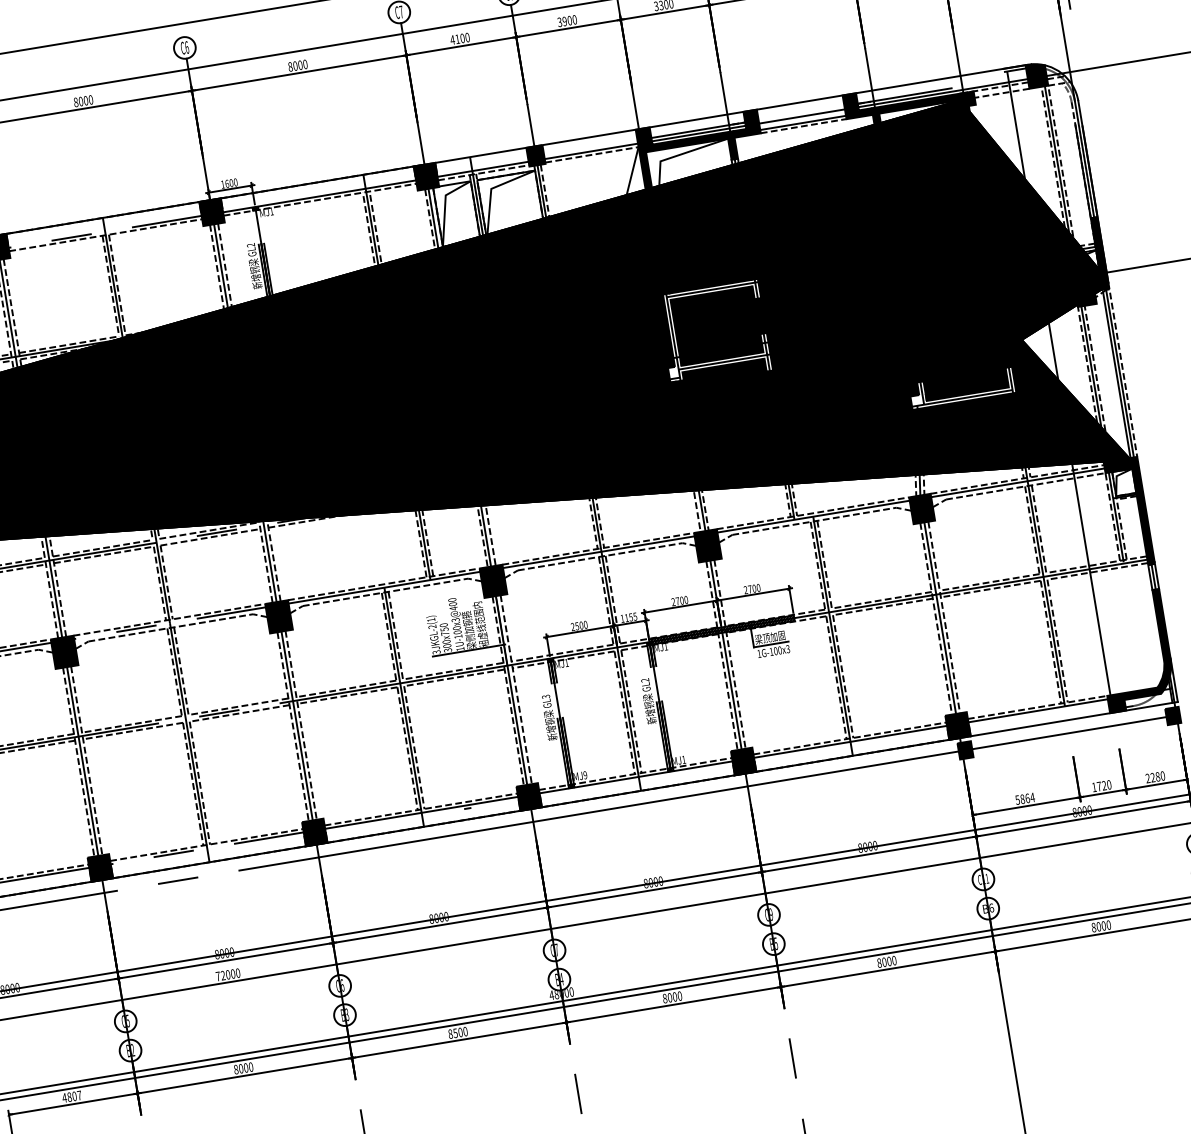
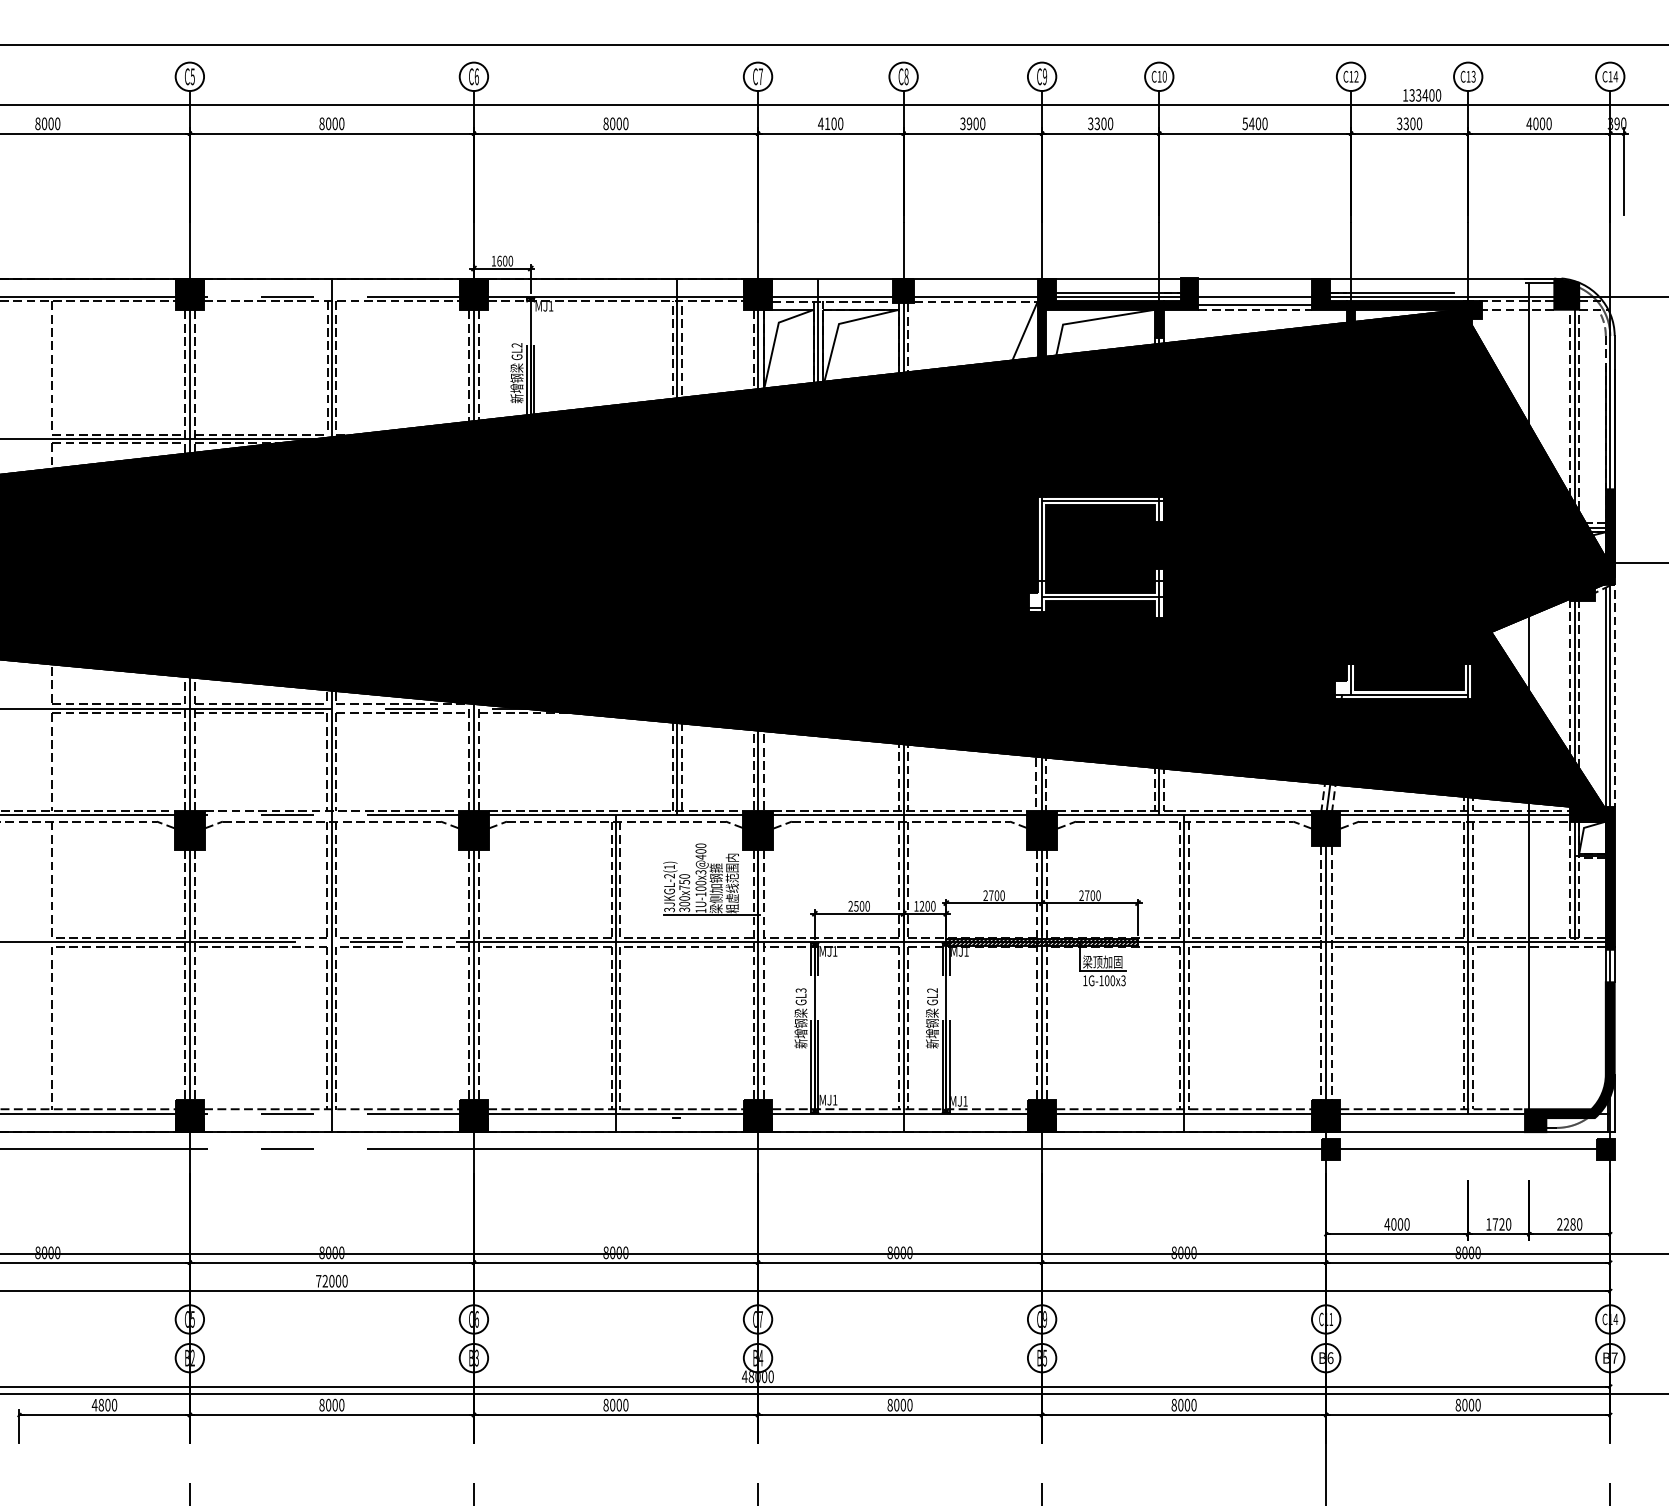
text: (630, 616) -> (927, 905), 1155 -> 1200
text: (584, 774) -> (834, 1099), MJ9 -> MJ1
text: (1024, 798) -> (1396, 1224), 5864 -> 4000
text: (455, 1032) -> (612, 1404), 8500 -> 8000
text: (79, 1095) -> (114, 1404), 4807 -> 4800

